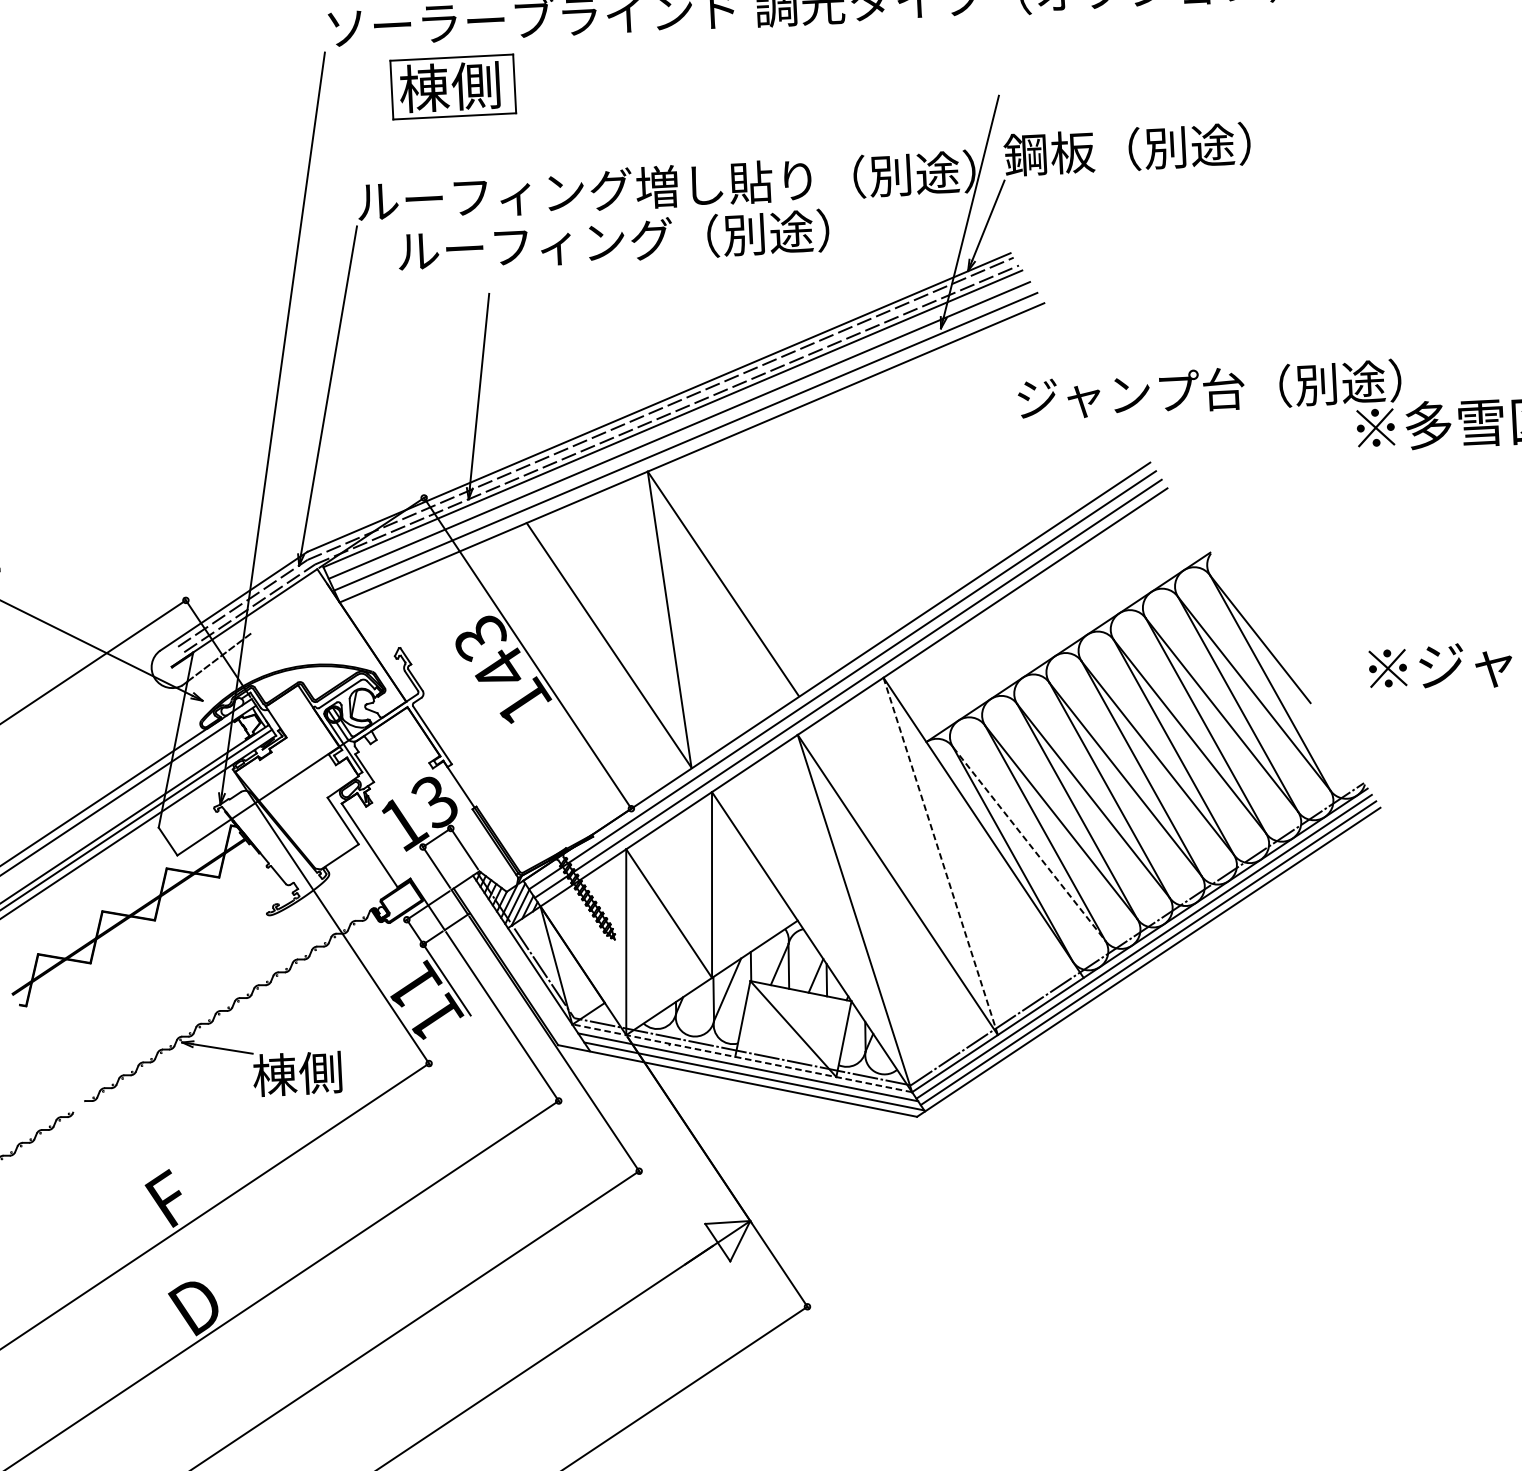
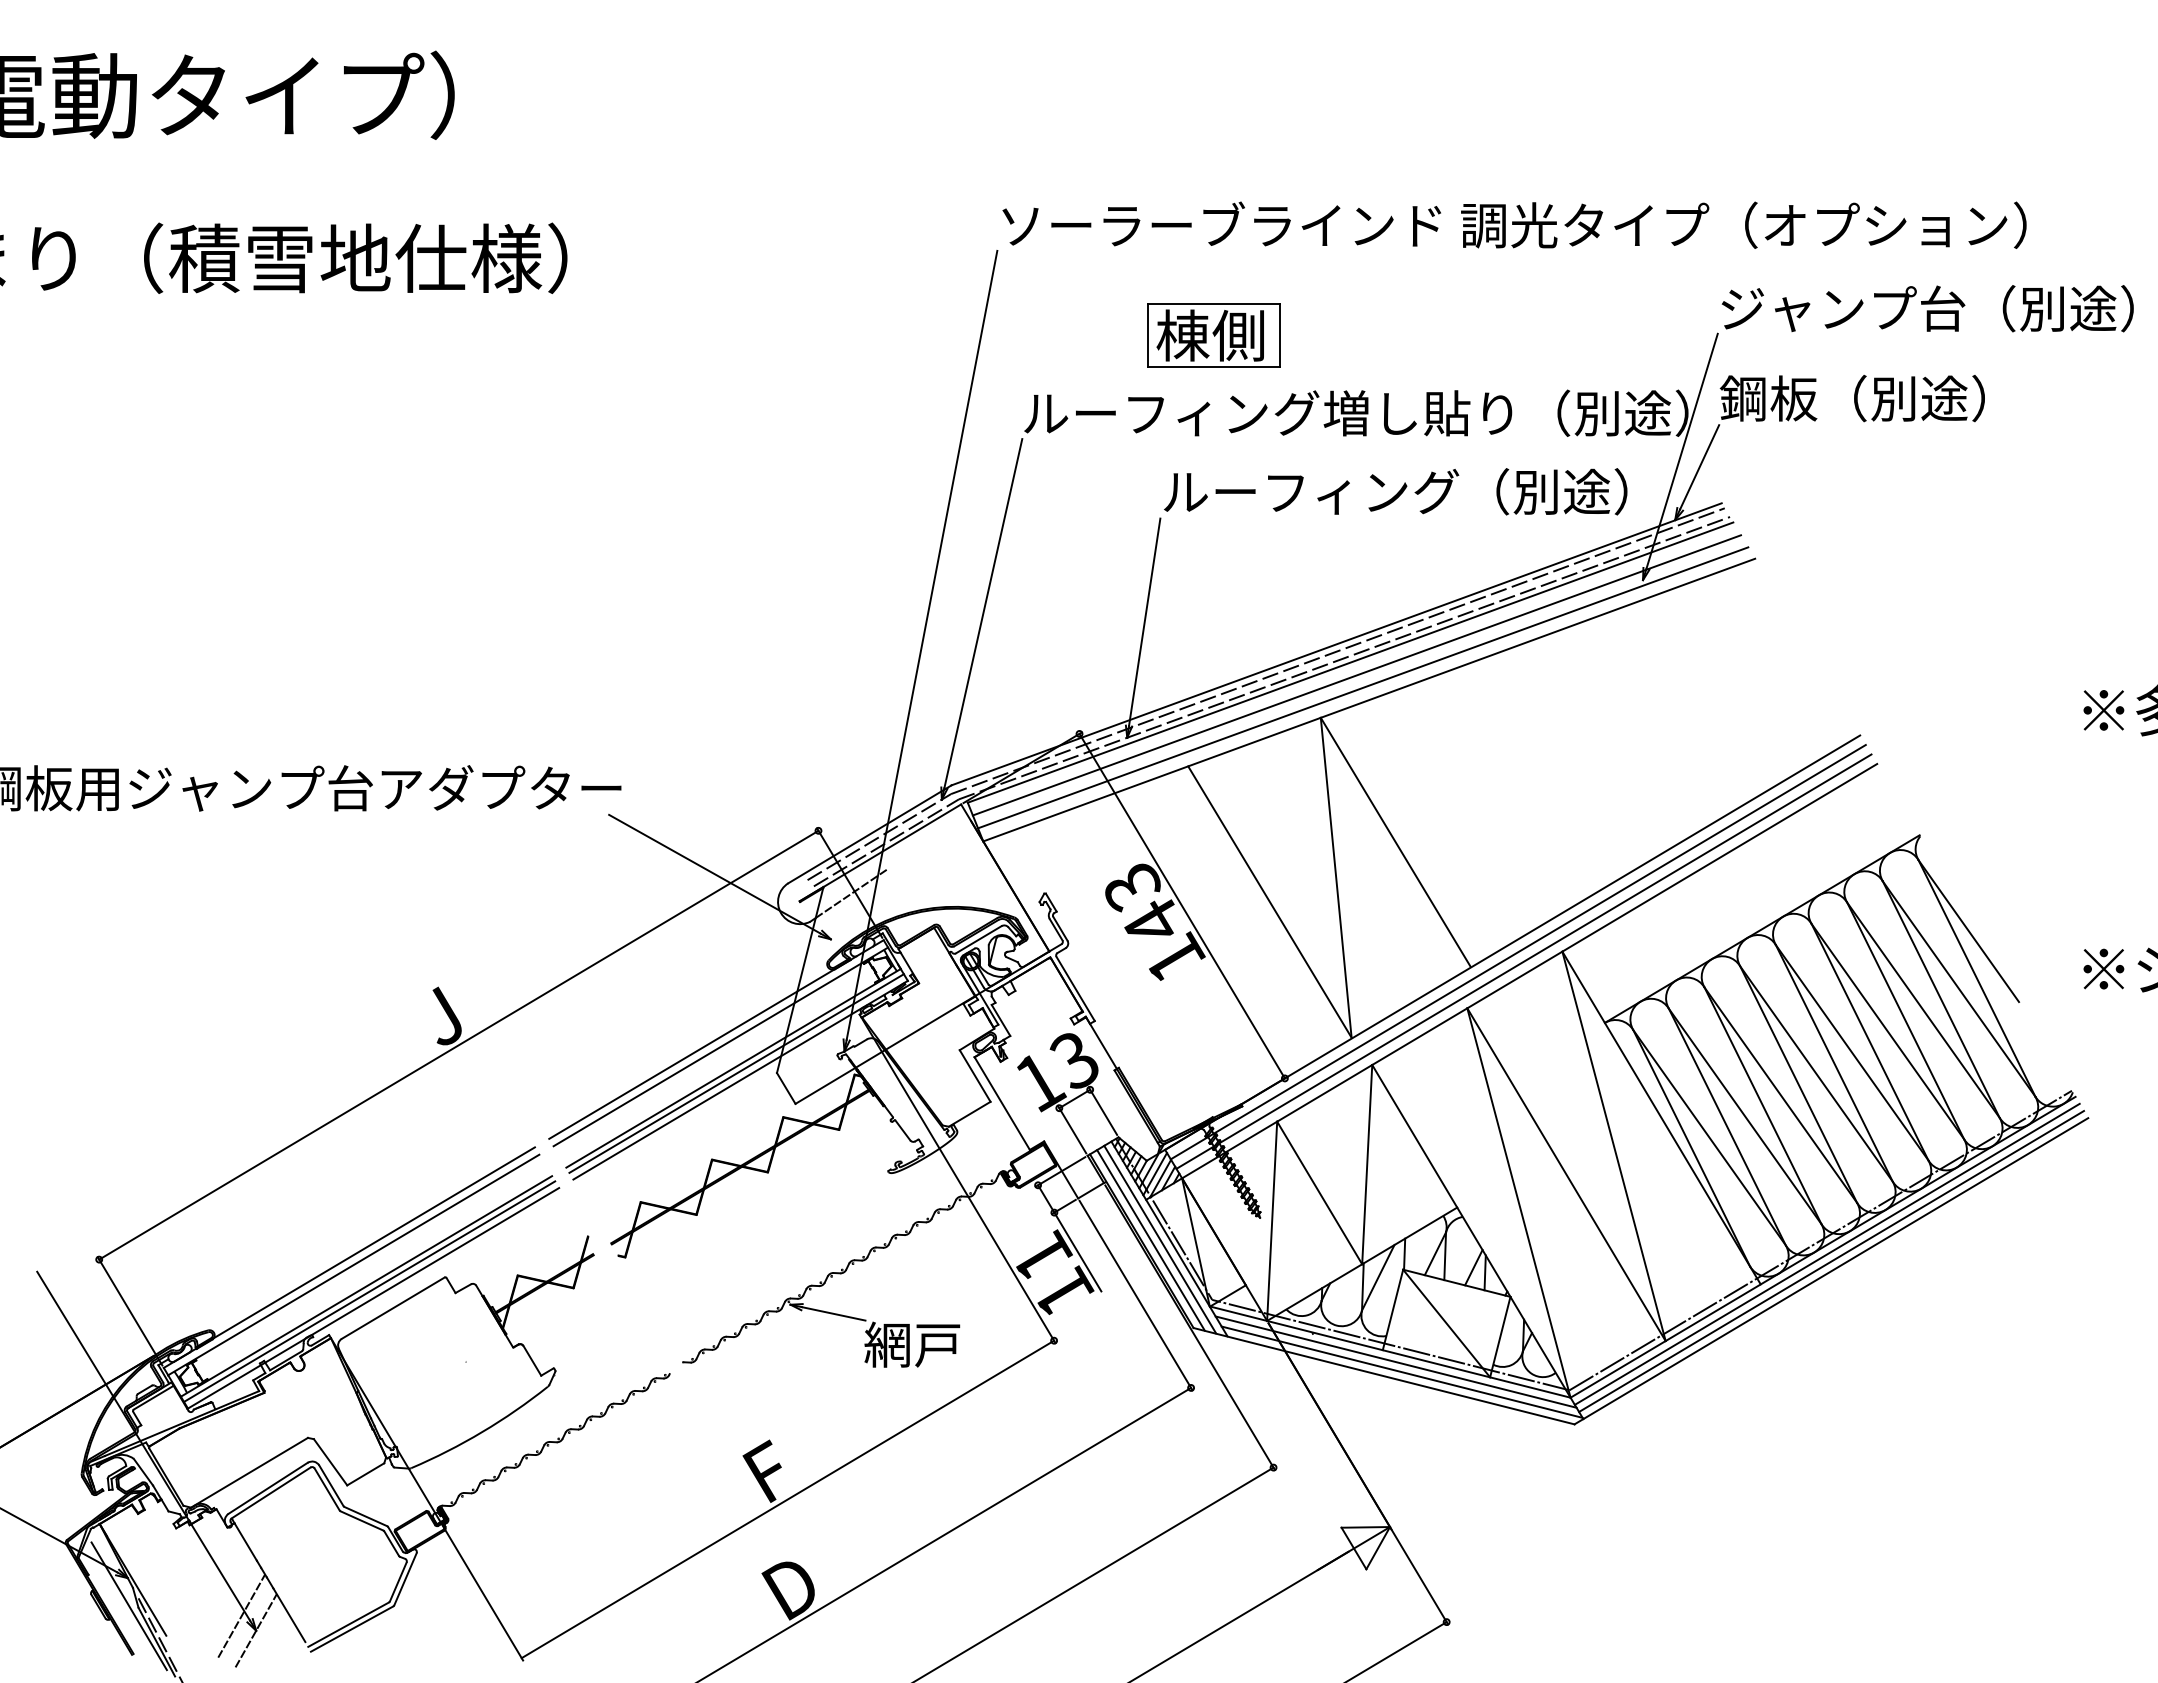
part: (452, 86) -> (1213, 335), moved
text: (613, 240) -> (1395, 491), moved
text: (1209, 389) -> (1927, 308), moved
line: (1029, 843) -> (1709, 1137), dashed -> solid
line: (941, 856) -> (1614, 1146), dashed -> solid
line: (523, 964) -> (1160, 1239), added
line: (514, 965) -> (1150, 1240), added
line: (742, 1058) -> (1390, 1352), dashed -> solid
text: (297, 1073) -> (912, 1344), 棟側 -> 網戸

